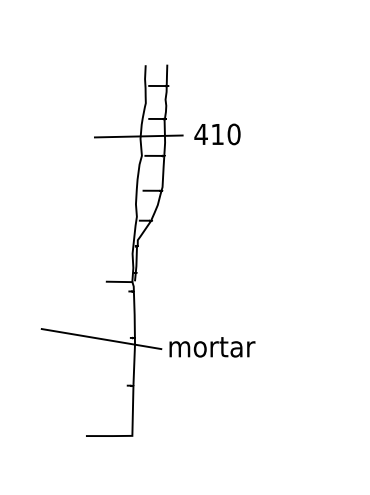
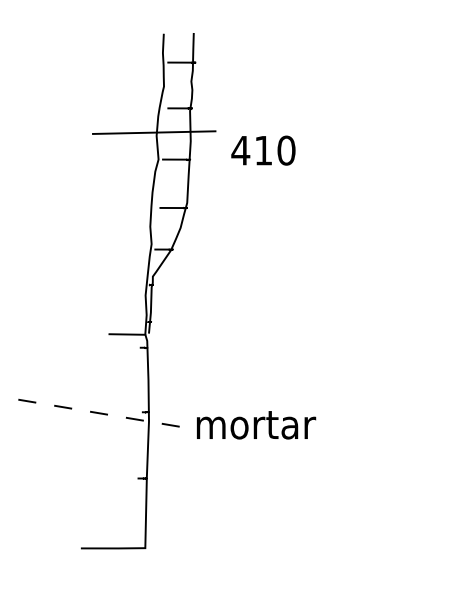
text: (217, 134) -> (263, 150), moved
line: (101, 339) -> (102, 414), solid -> dashed

